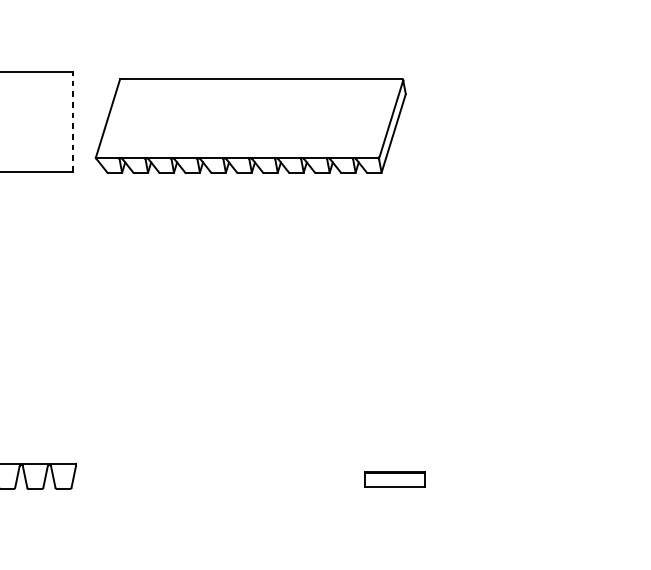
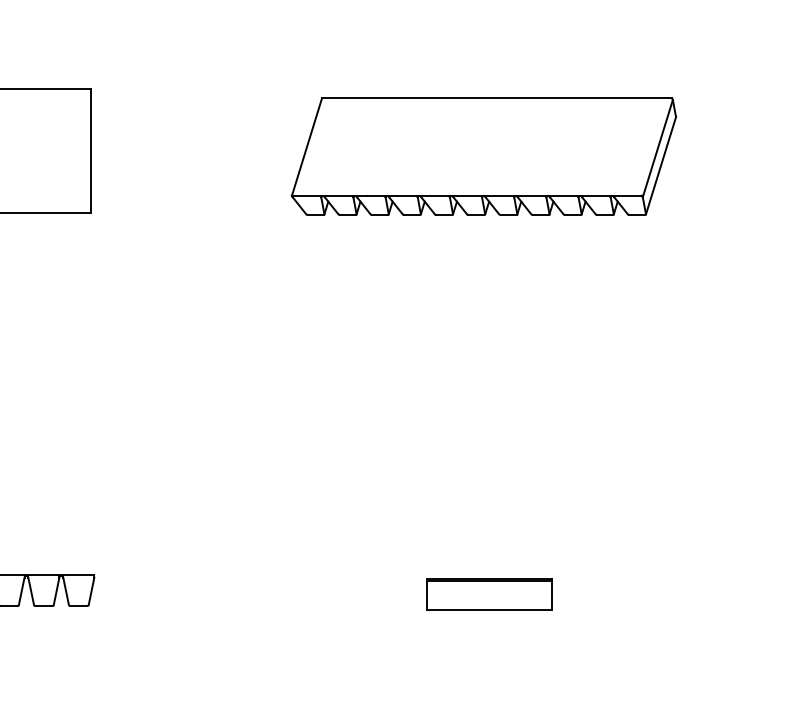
line: (72, 121) -> (90, 150), dashed -> solid
part: (250, 126) -> (483, 156), moved
part: (394, 479) -> (489, 594), size x1.67

